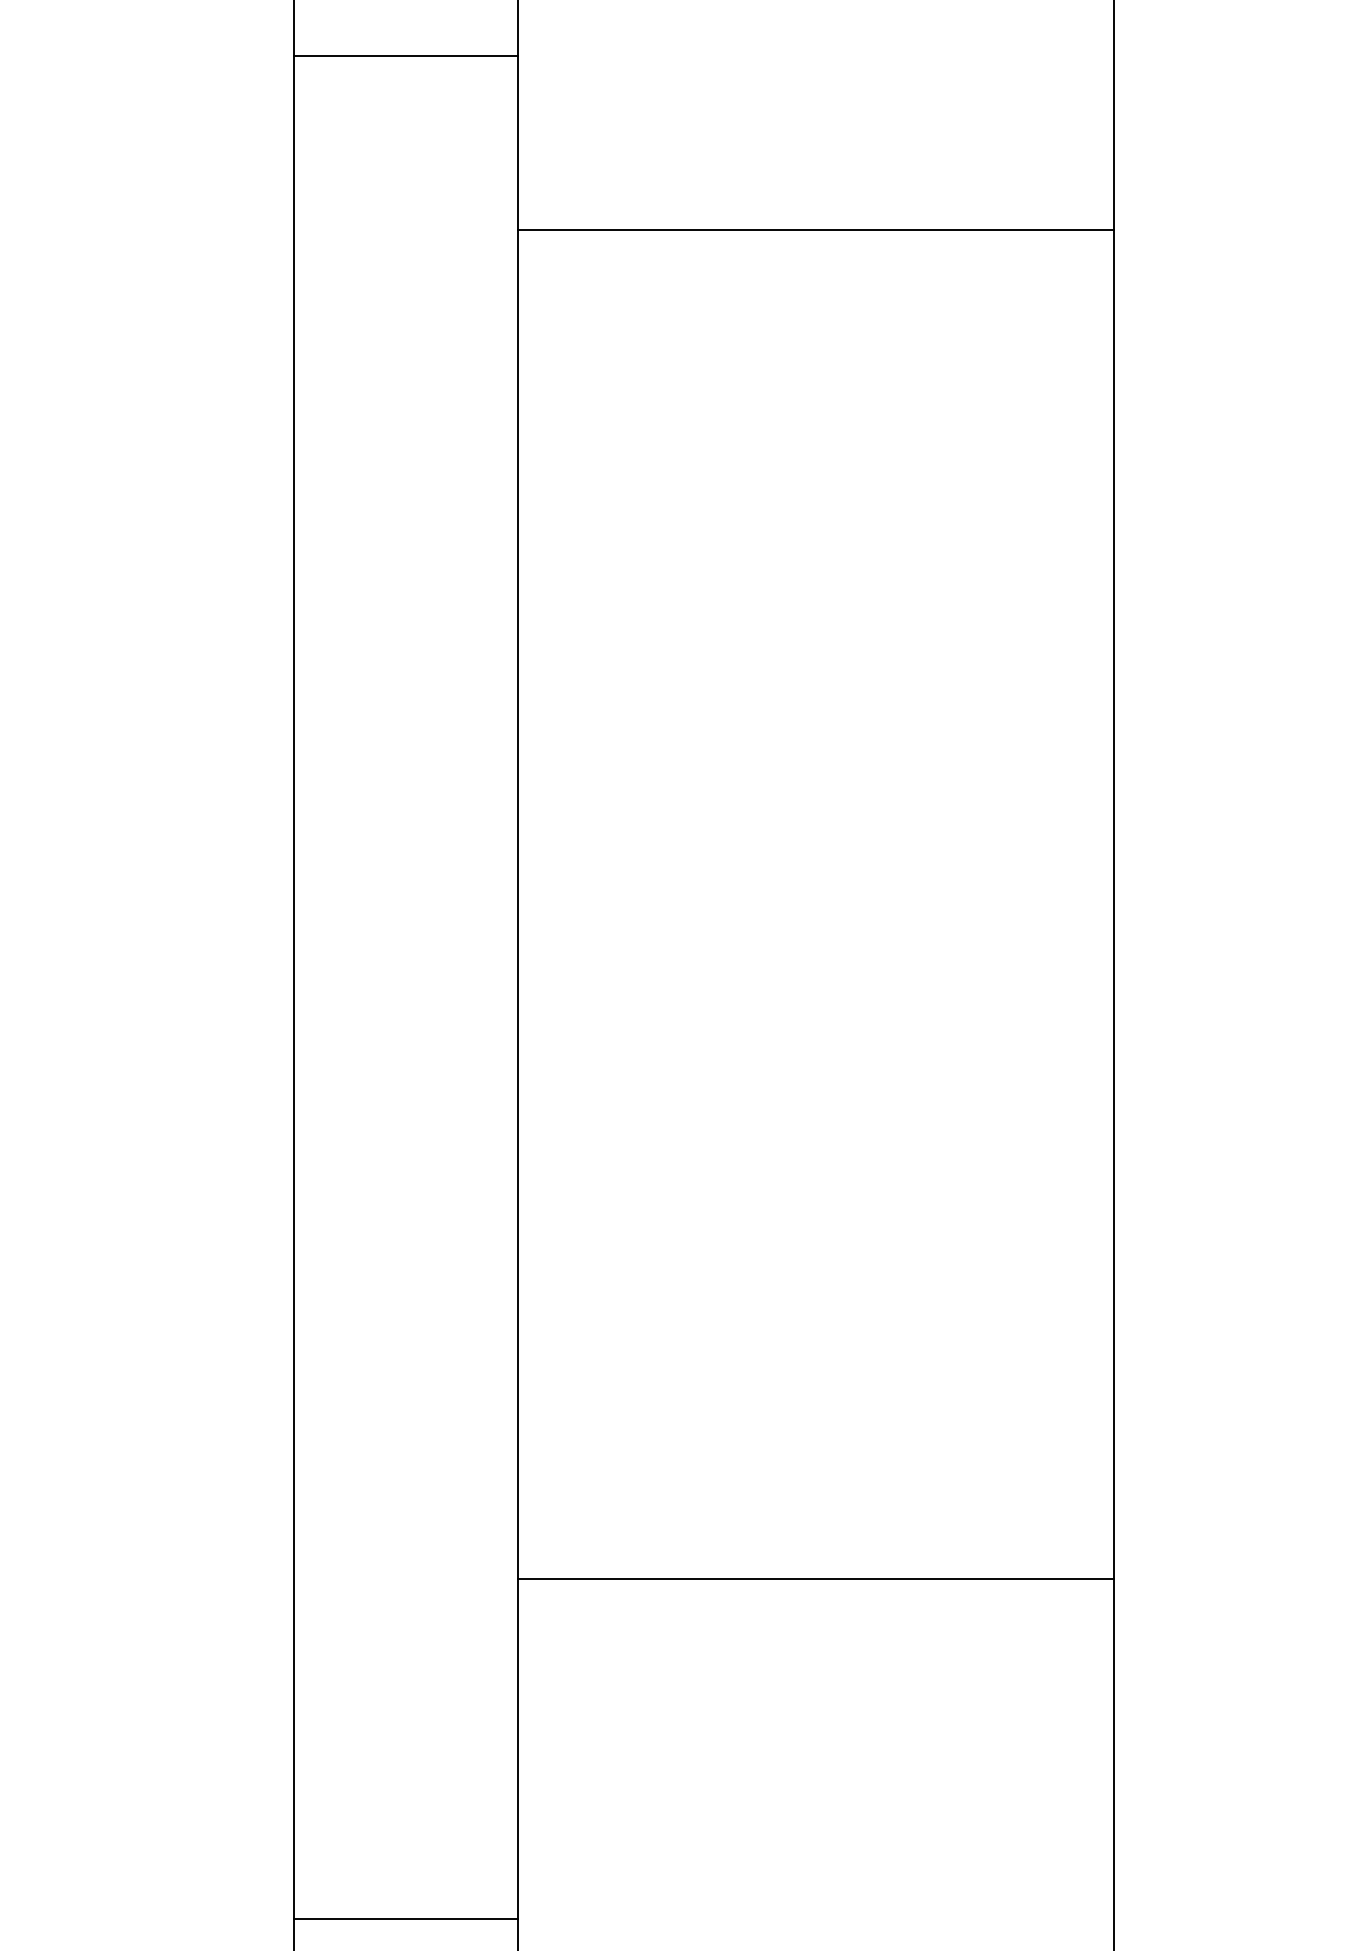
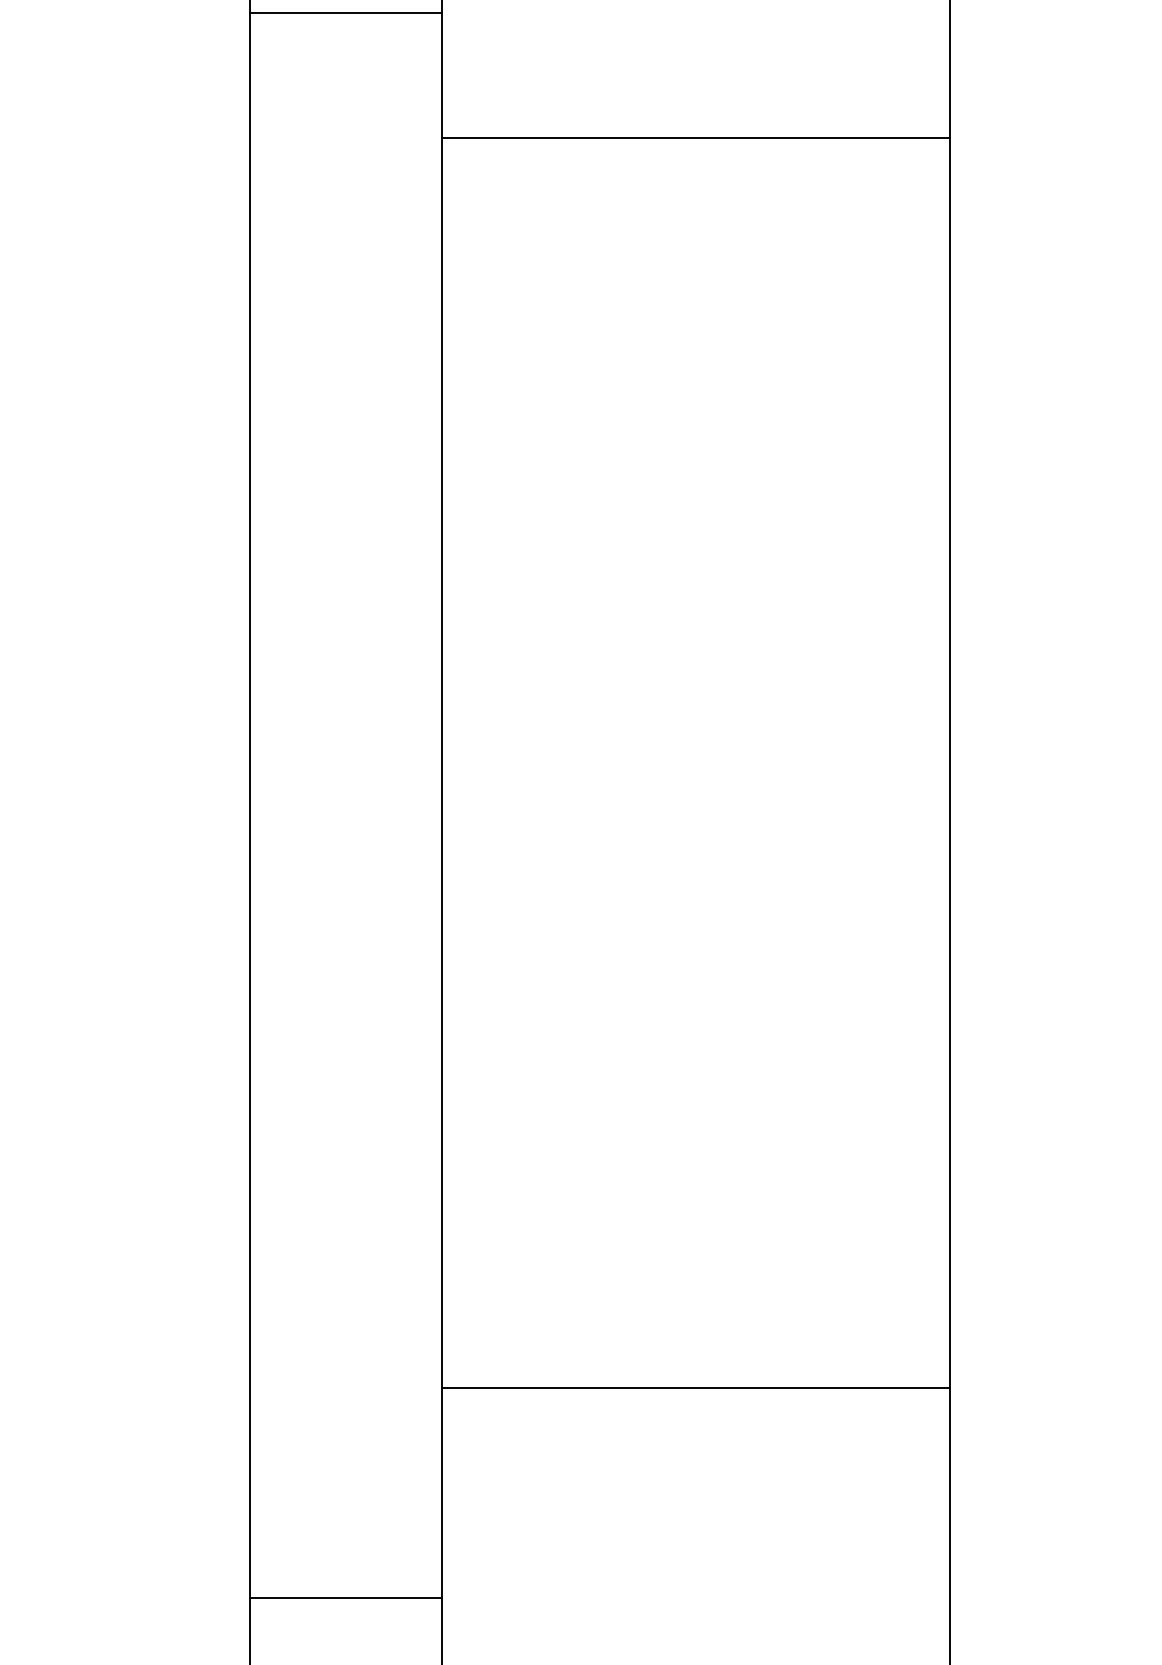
line: (405, 56) -> (345, 13), moved
line: (815, 230) -> (695, 138), moved
line: (815, 1579) -> (695, 1387), moved
line: (405, 1918) -> (345, 1597), moved

